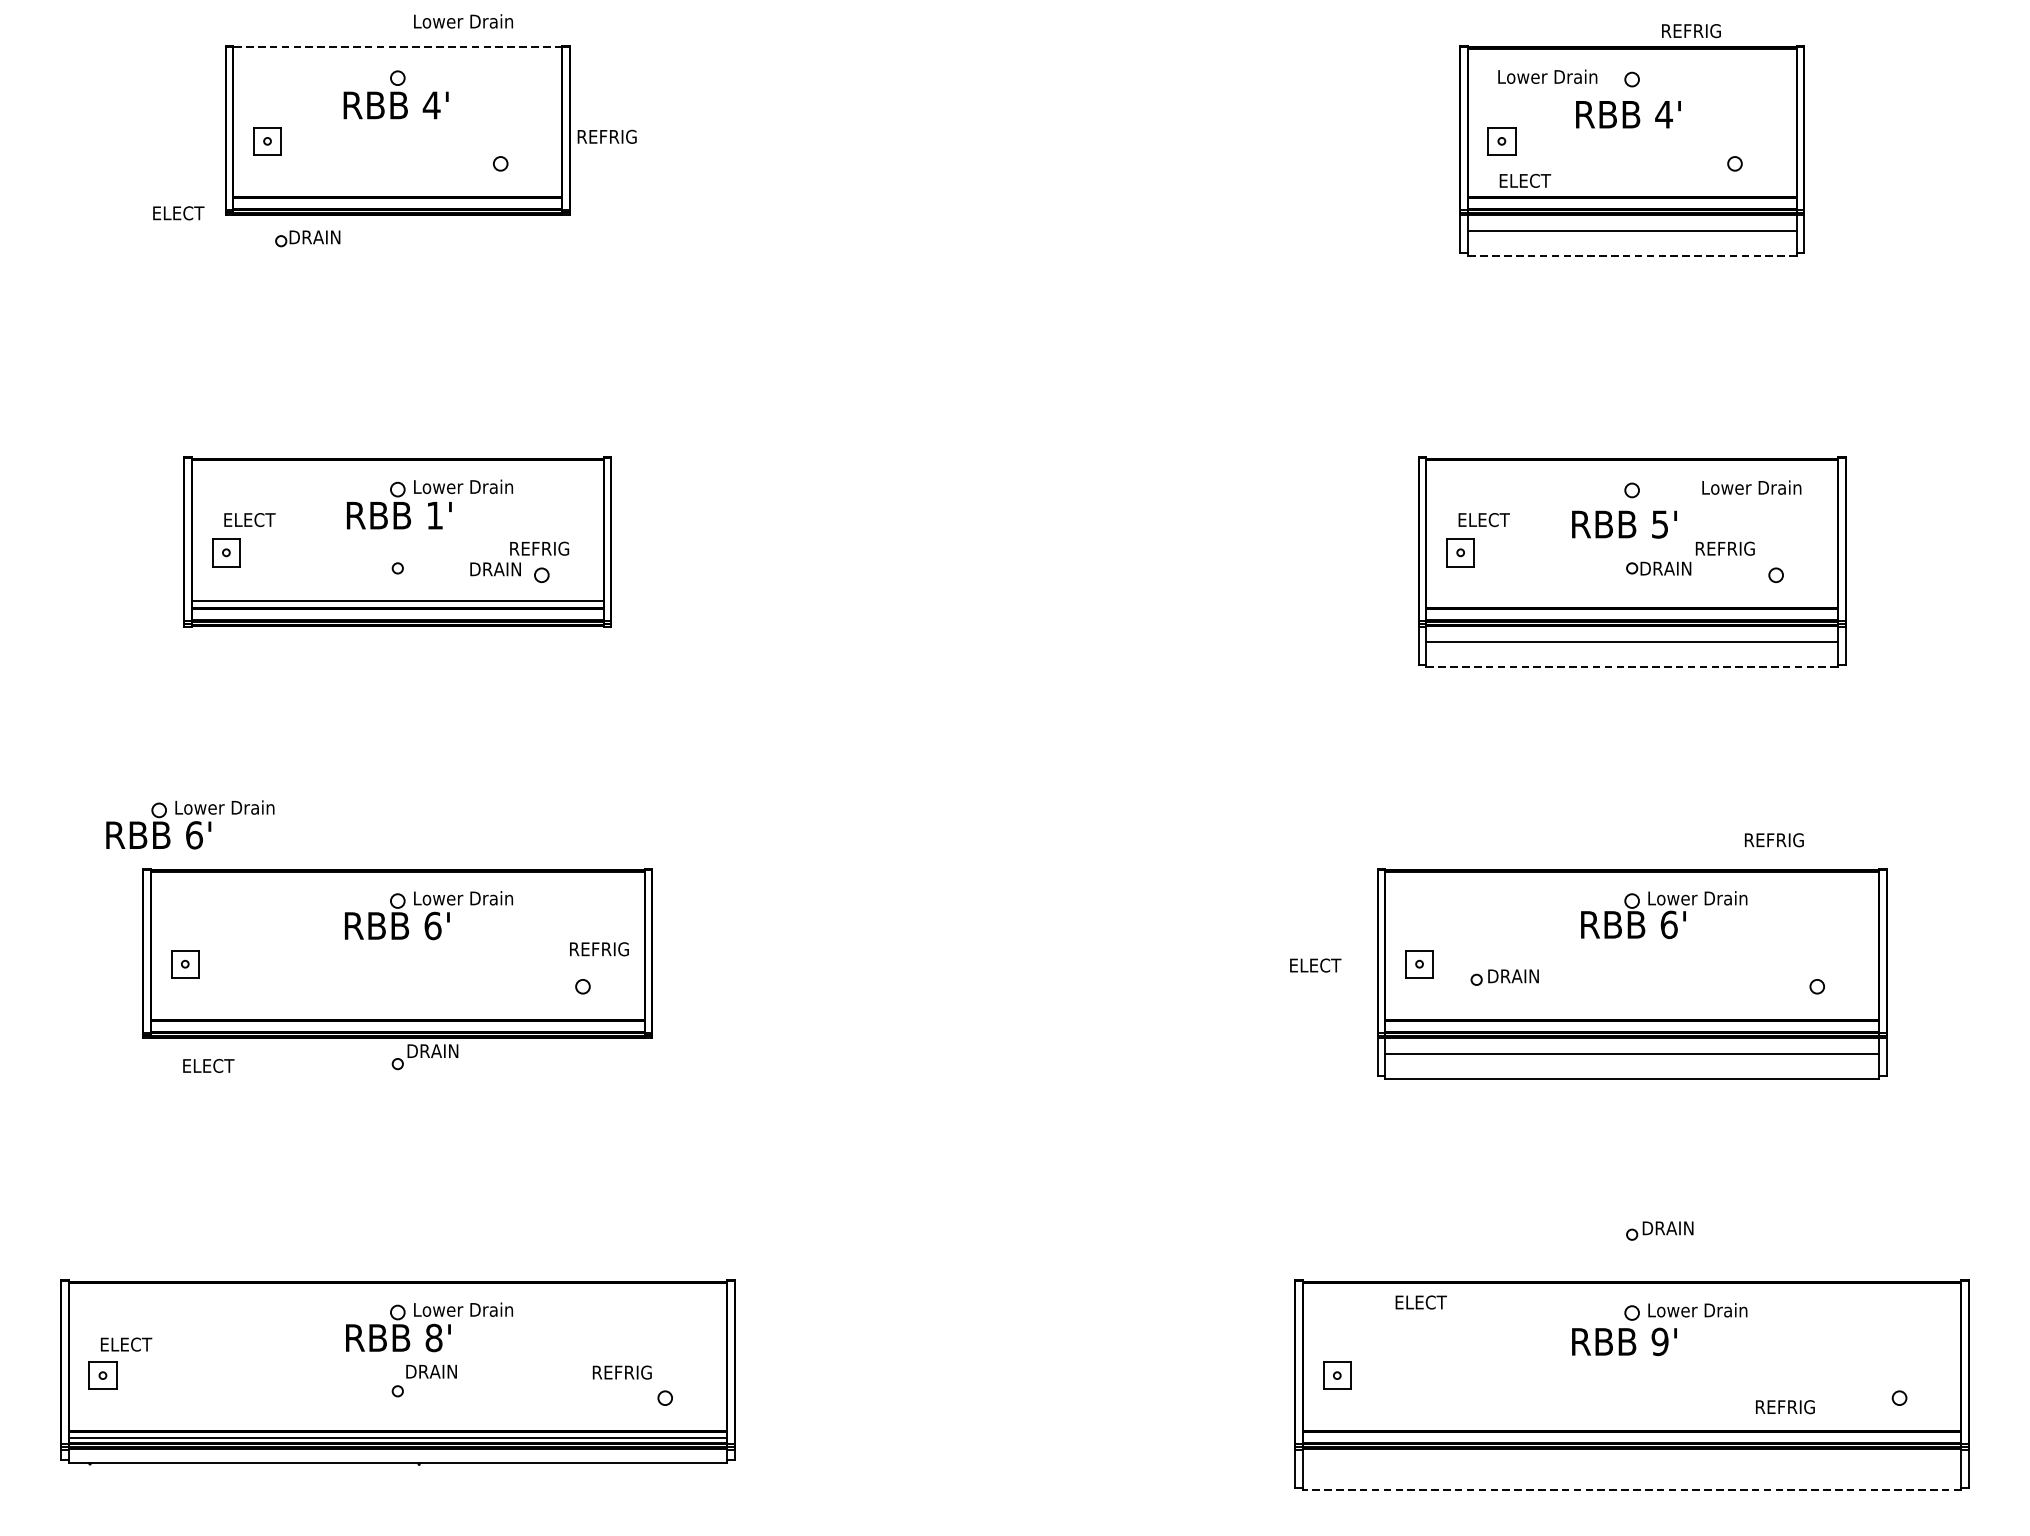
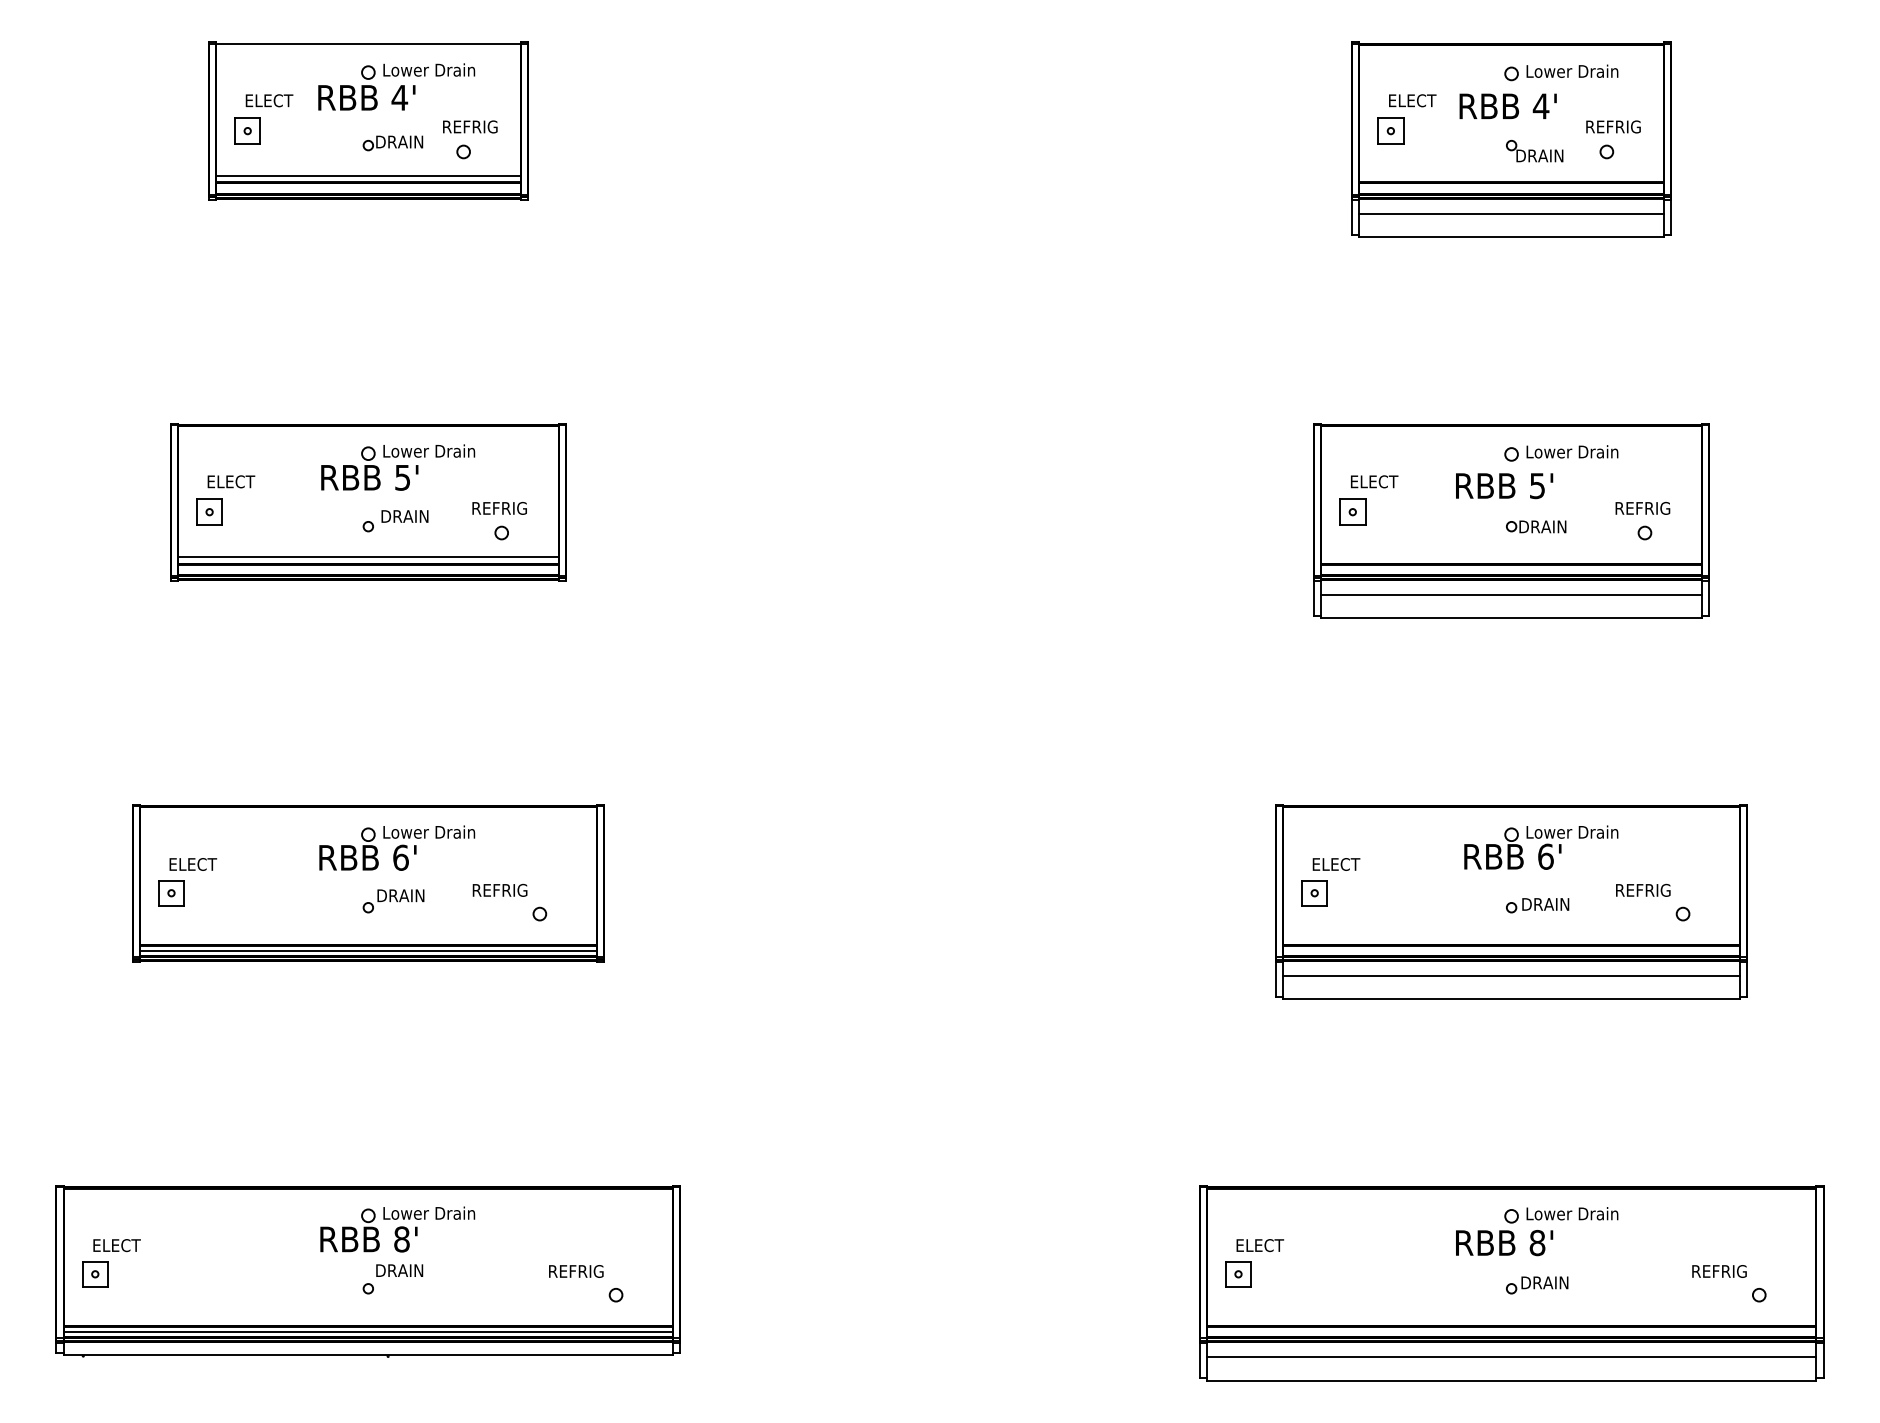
text: (463, 20) -> (429, 69), moved
text: (1691, 30) -> (1613, 126), moved
line: (396, 46) -> (367, 43), dashed -> solid
text: (1547, 75) -> (1572, 70), moved
text: (607, 136) -> (470, 126), moved
part: (1656, 162) -> (1534, 150), added
text: (1525, 180) -> (1412, 100), moved
line: (396, 190) -> (367, 176), added
text: (178, 213) -> (269, 100), moved
part: (307, 238) -> (392, 143), moved
line: (1632, 256) -> (1511, 237), dashed -> solid
text: (1751, 487) -> (1572, 451), moved
text: (434, 515) -> (402, 477), 1' -> 5'
text: (1724, 548) -> (1642, 508), moved
text: (495, 569) -> (404, 516), moved
line: (1632, 667) -> (1511, 618), dashed -> solid
part: (190, 824) -> (176, 763), removed
text: (1774, 839) -> (1643, 889), moved
text: (598, 948) -> (499, 889), moved
text: (1315, 965) -> (1336, 864), moved
part: (1504, 977) -> (1537, 905), moved
line: (397, 1026) -> (368, 950), added
part: (424, 1057) -> (393, 901), moved
text: (209, 1065) -> (193, 864), moved
part: (1660, 1231) -> (1537, 1285), moved
text: (1421, 1302) -> (1260, 1245), moved
text: (1660, 1342) -> (1537, 1243), 9' -> 8'
text: (1785, 1407) -> (1719, 1271), moved
line: (1632, 1465) -> (1511, 1357), added
line: (1632, 1490) -> (1511, 1380), dashed -> solid

